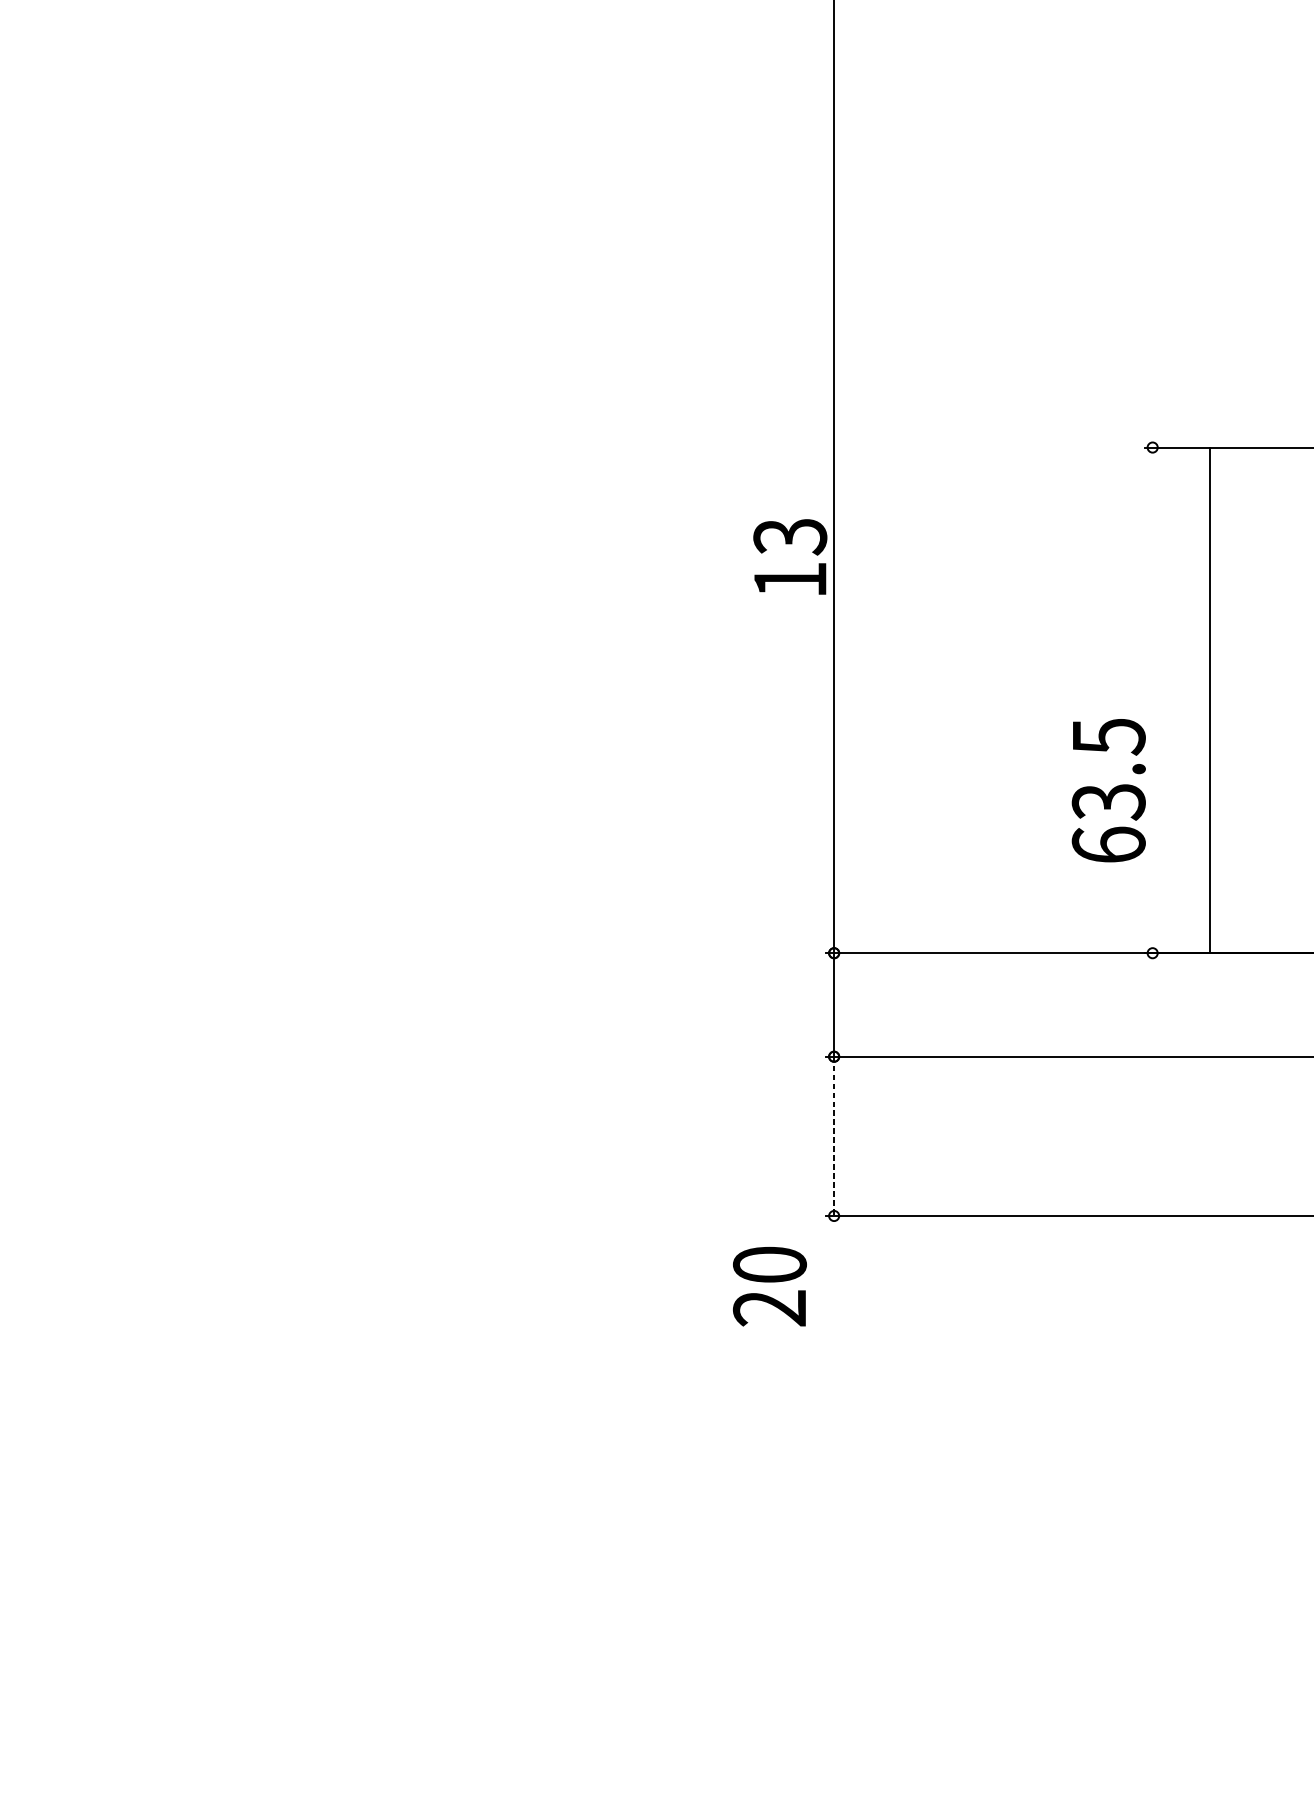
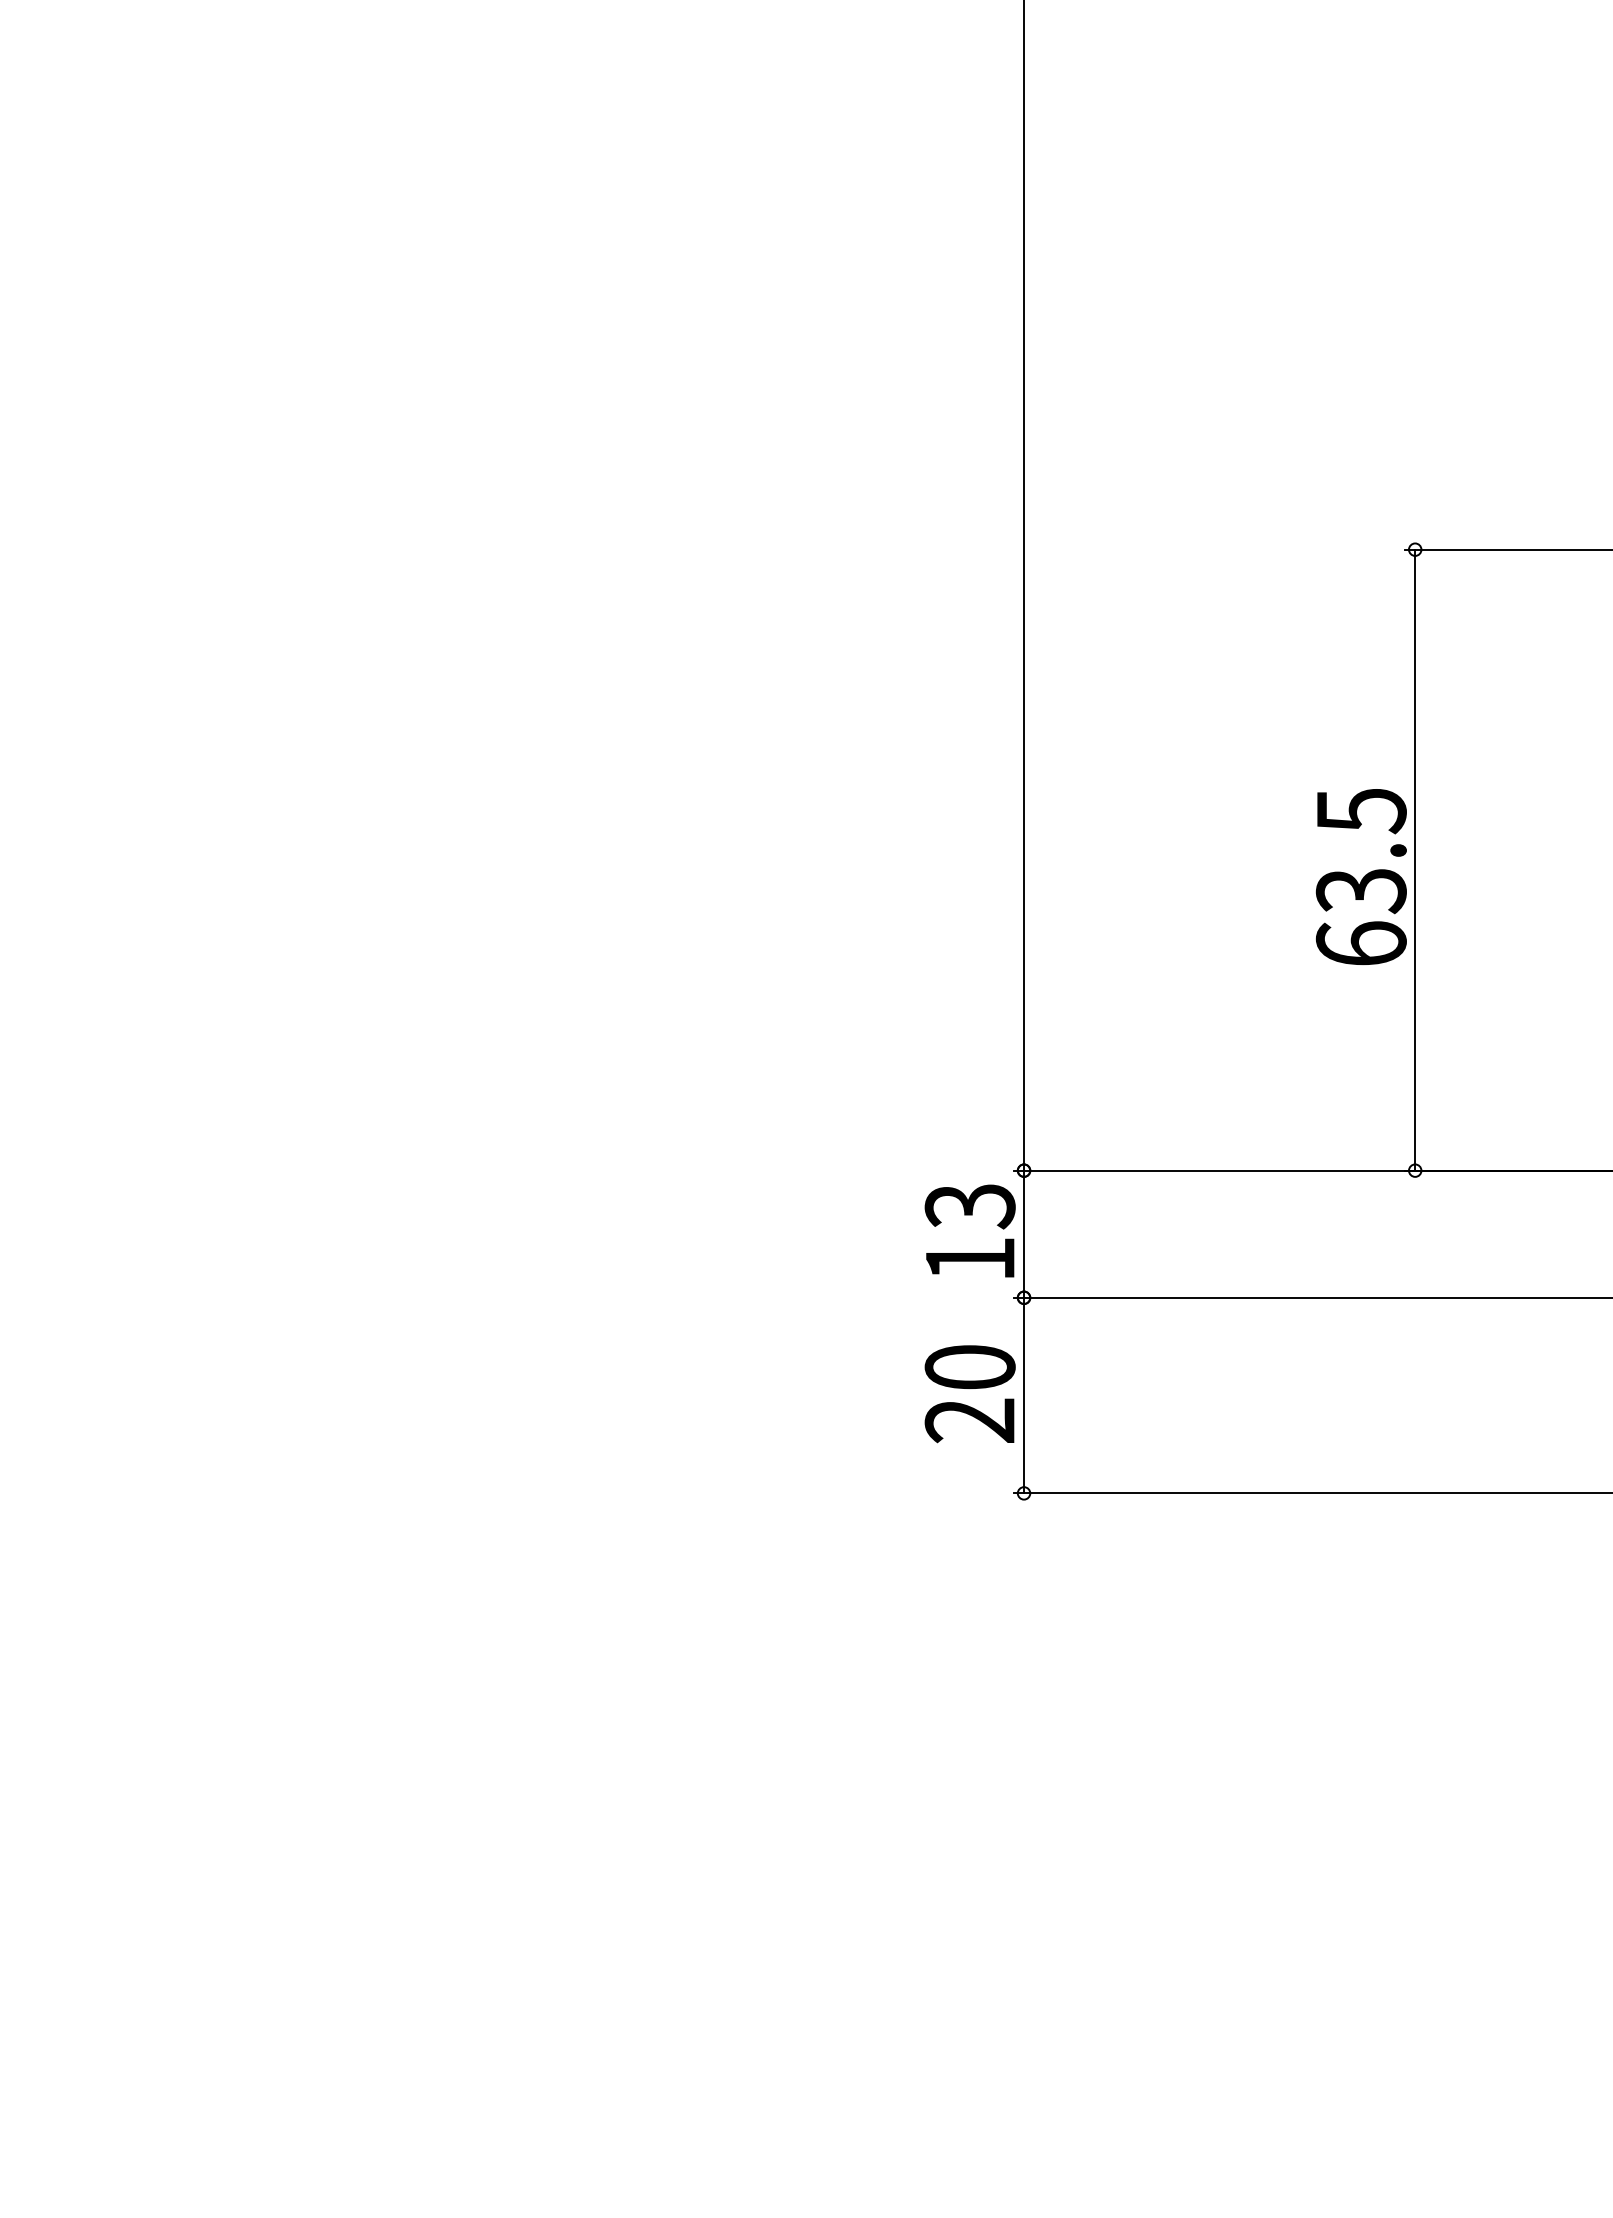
text: (789, 556) -> (969, 1230), moved
line: (1209, 699) -> (1415, 859), moved
text: (1108, 790) -> (1360, 876), moved
line: (834, 1136) -> (1024, 1395), dashed -> solid
text: (769, 1286) -> (969, 1394), moved

